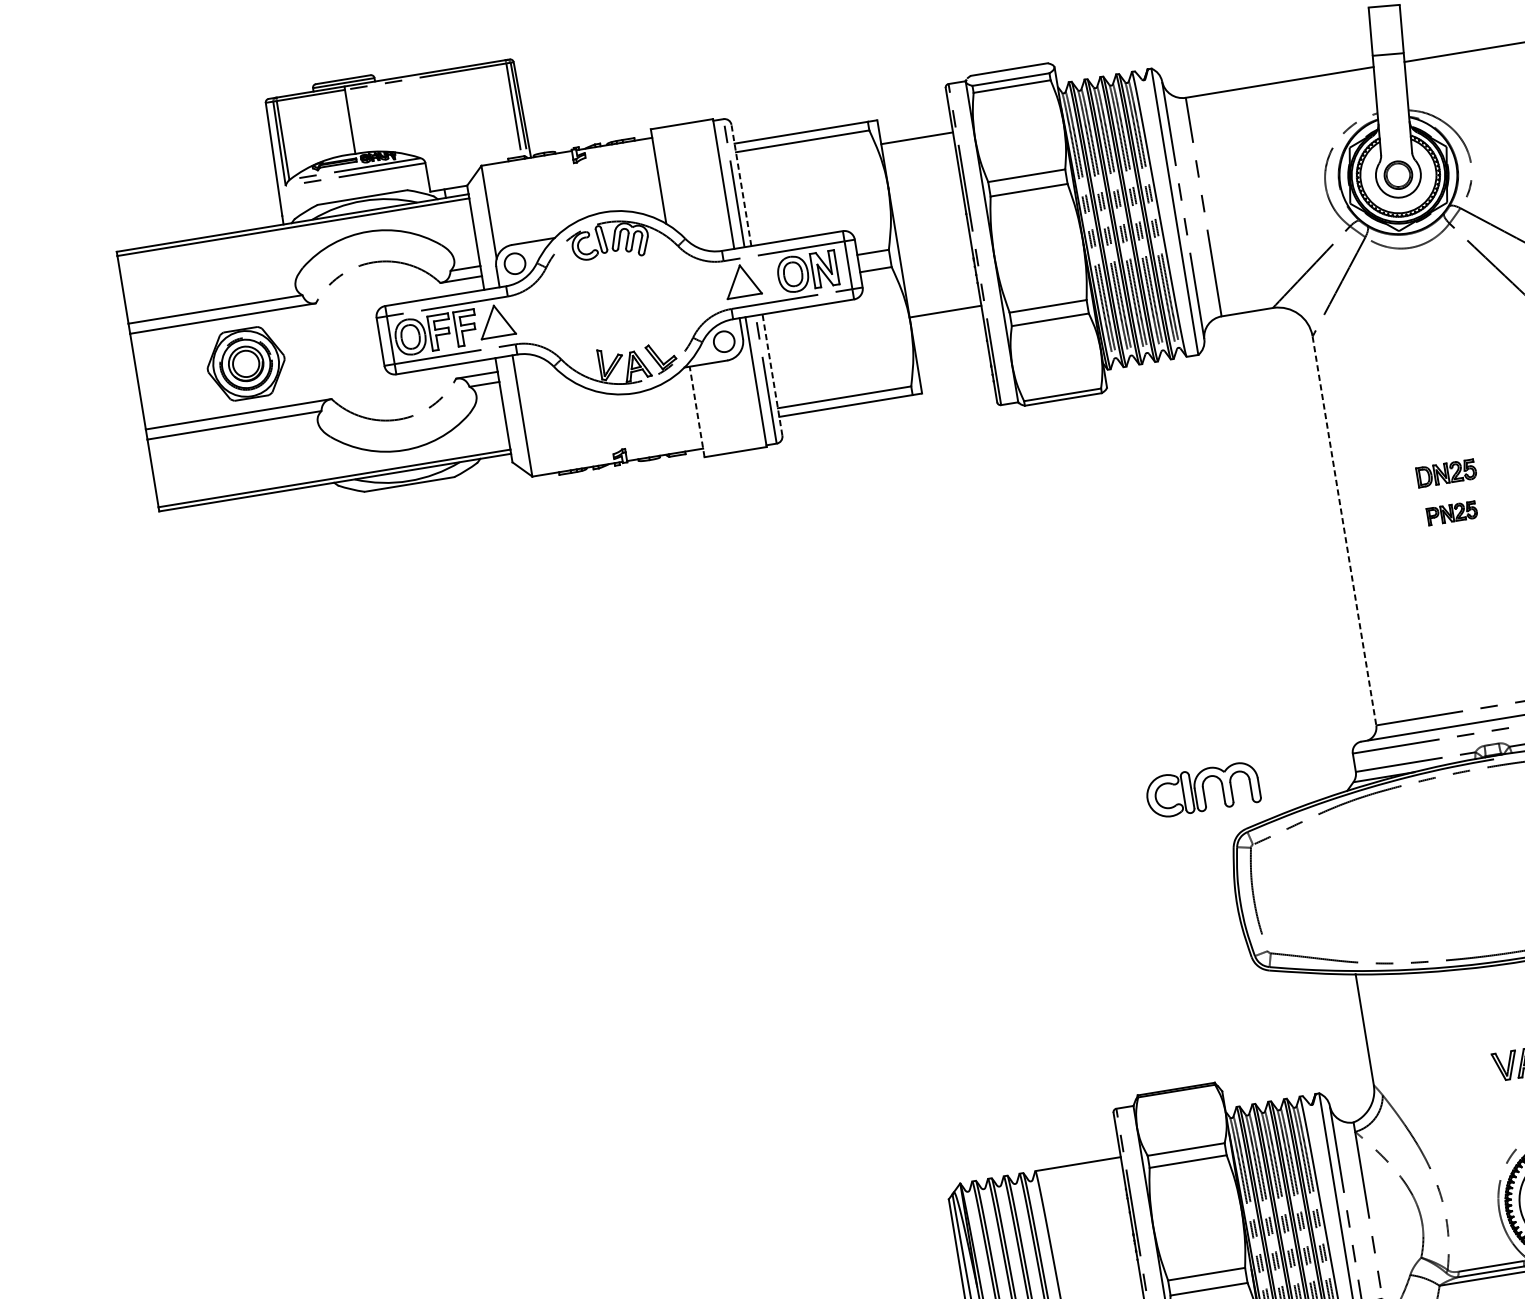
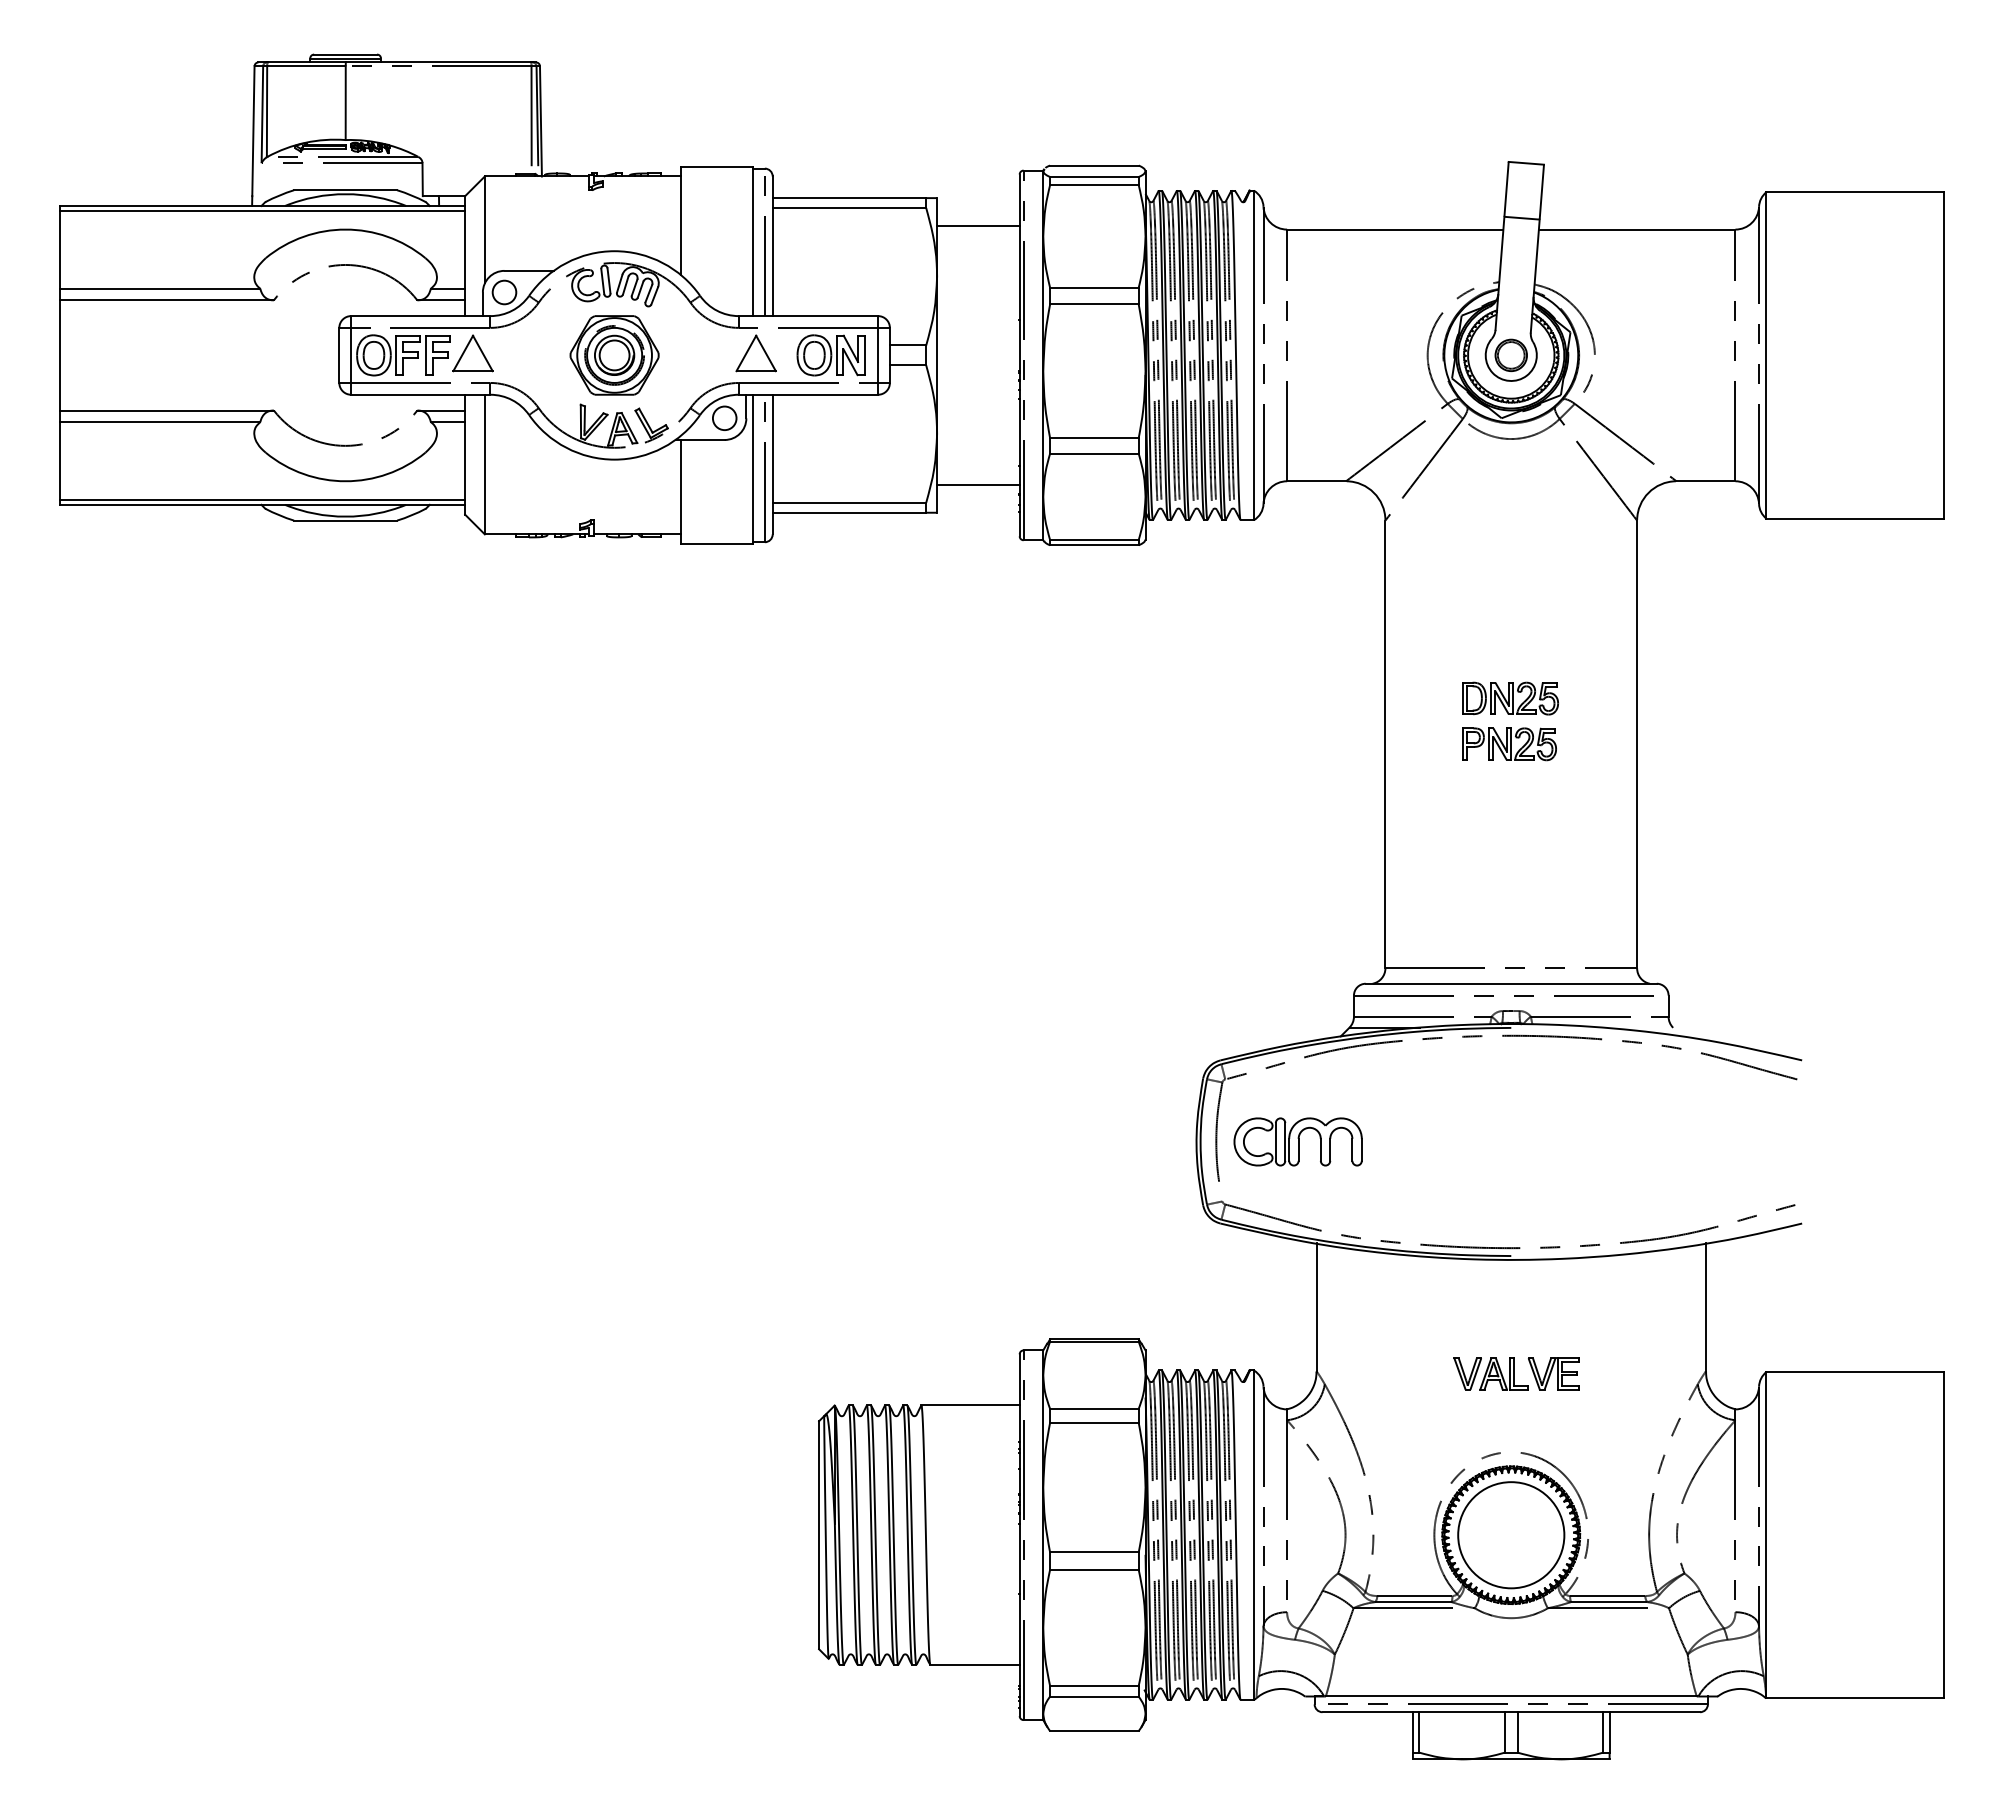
line: (741, 185) -> (772, 246), dashed -> solid
line: (945, 311) -> (978, 485), moved
part: (246, 363) -> (614, 355), moved
line: (772, 375) -> (772, 464), dashed -> solid
line: (697, 411) -> (681, 491), dashed -> solid
part: (1446, 473) -> (1510, 698), size x1.43
part: (1452, 513) -> (1509, 744), size x1.67
line: (1344, 531) -> (1385, 744), dashed -> solid
part: (1202, 789) -> (1297, 1141), moved

